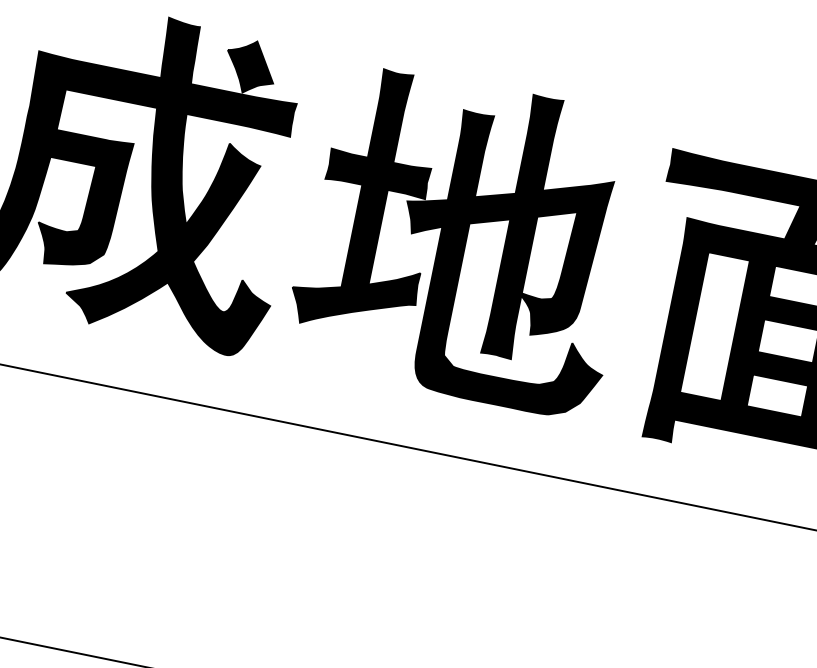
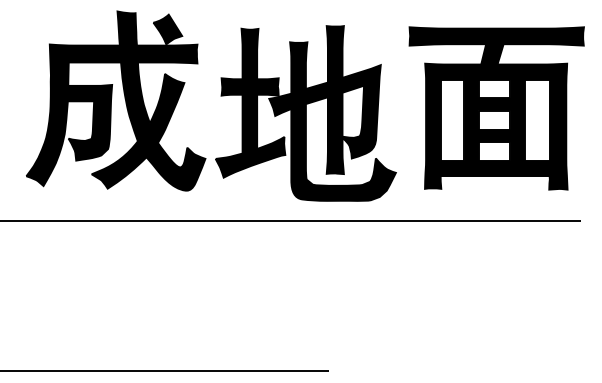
part: (465, 239) -> (305, 113), moved

